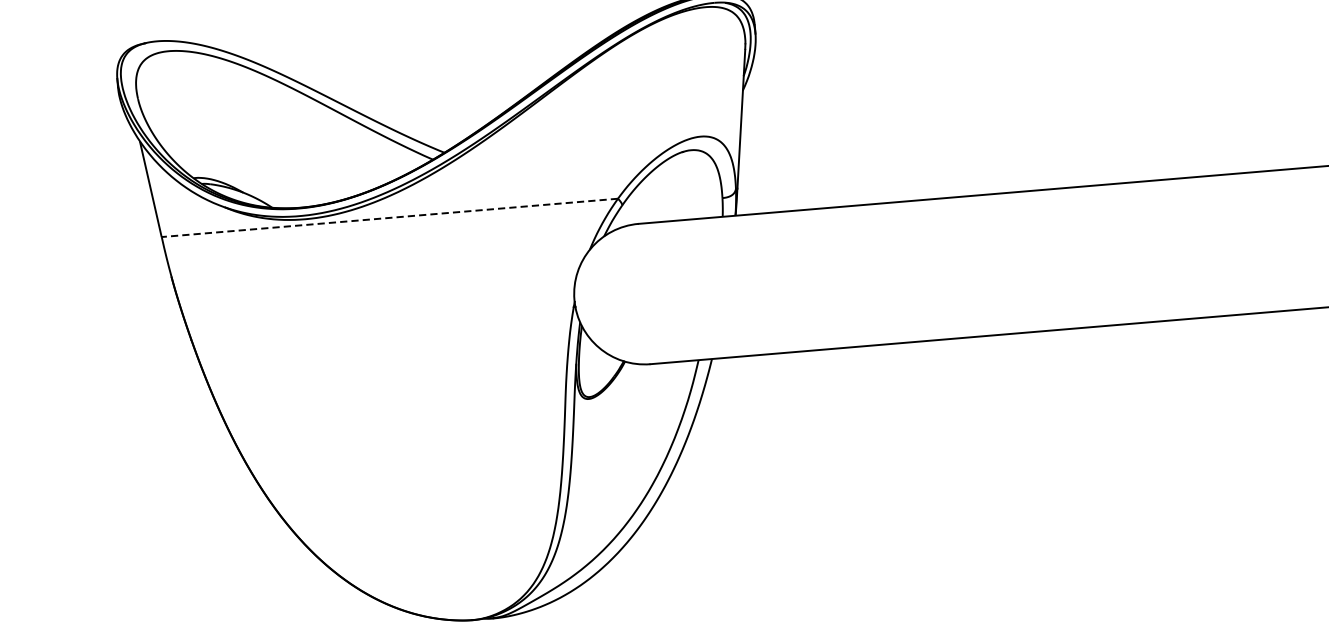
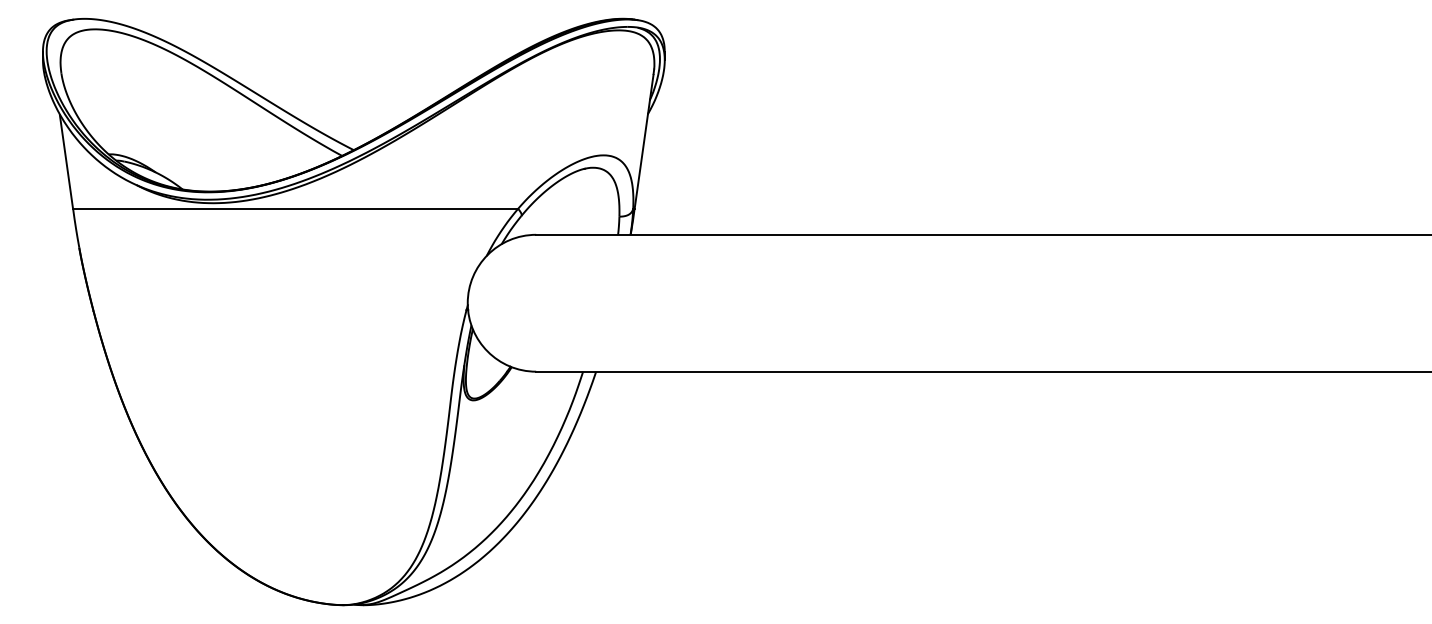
line: (389, 217) -> (295, 208), dashed -> solid

